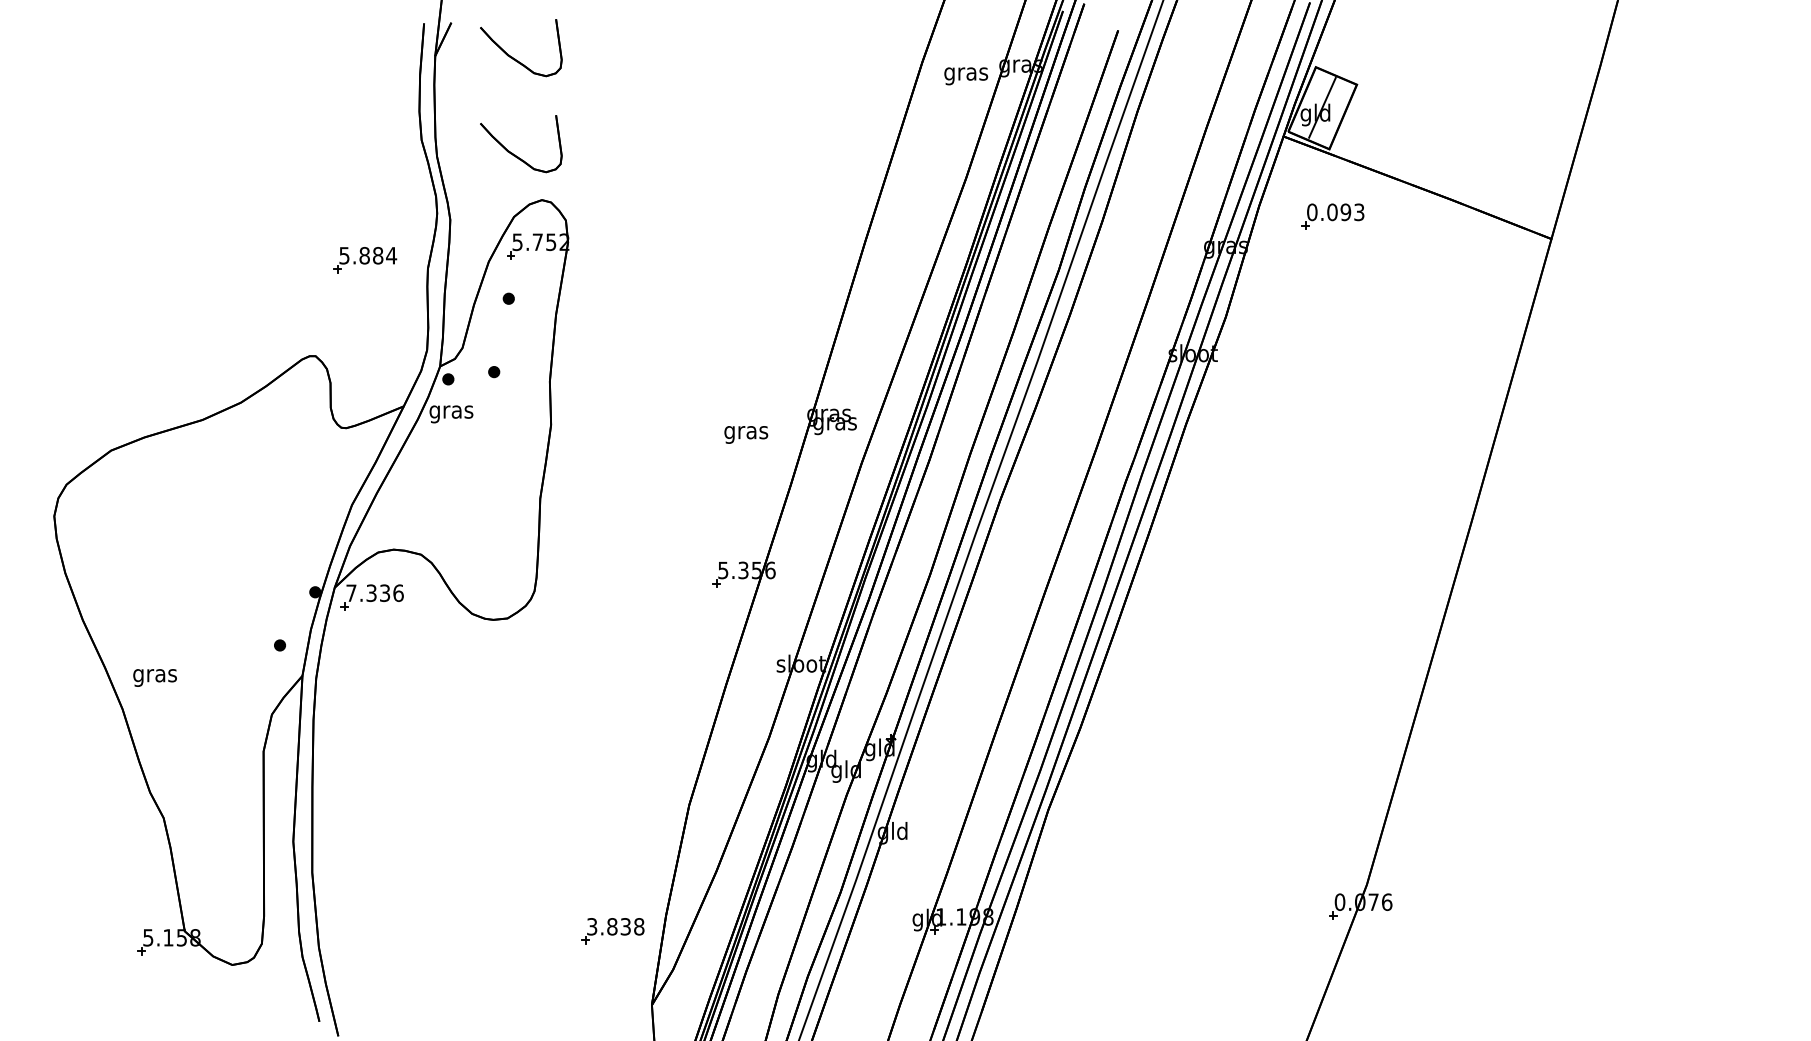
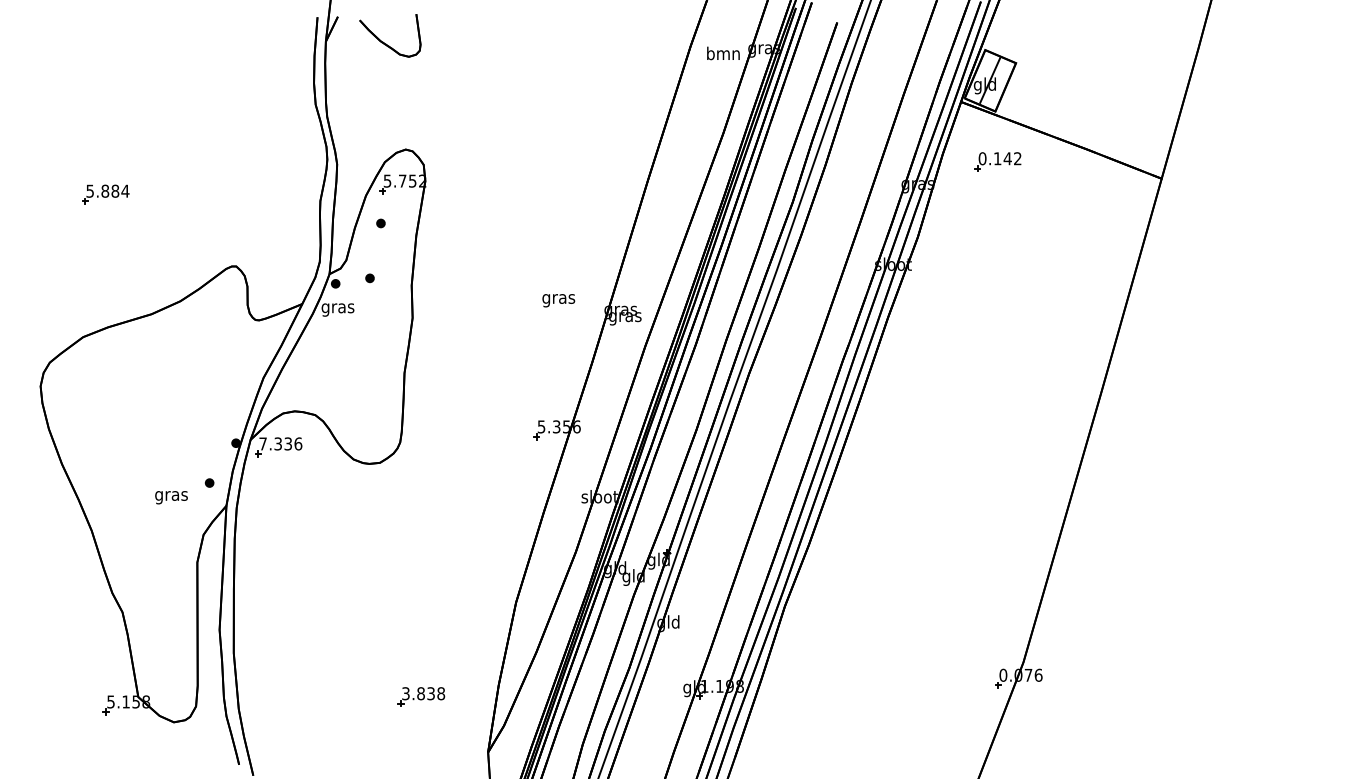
text: (965, 73) -> (722, 54), gras -> bmn
part: (515, 154) -> (385, 115), removed
text: (1345, 212) -> (1007, 158), 0.093 -> 0.142
part: (365, 260) -> (105, 194), moved
text: (746, 434) -> (558, 300), moved
text: (154, 677) -> (171, 497), moved
part: (612, 931) -> (421, 697), moved

